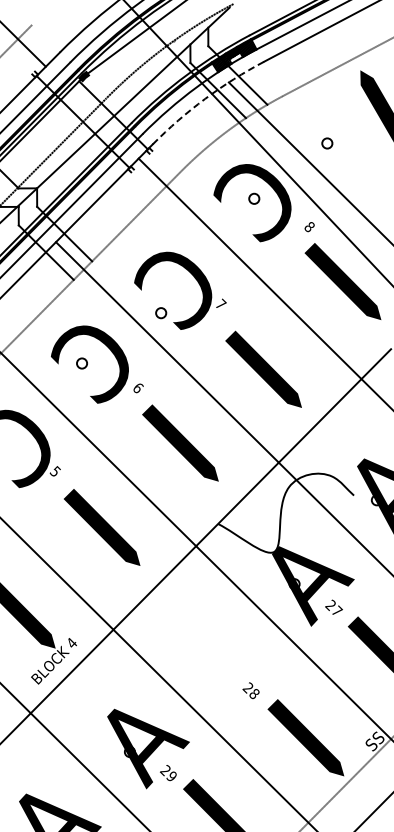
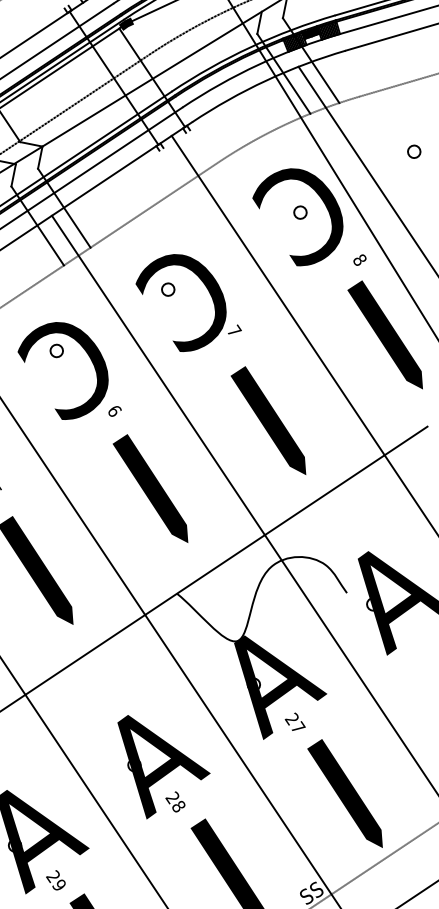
arc: (205, 98) -> (266, 80), dashed -> solid
circle: (327, 143) -> (414, 151), moved
circle: (161, 313) -> (168, 290), moved
circle: (81, 363) -> (56, 350), moved
part: (232, 669) -> (158, 771), added

